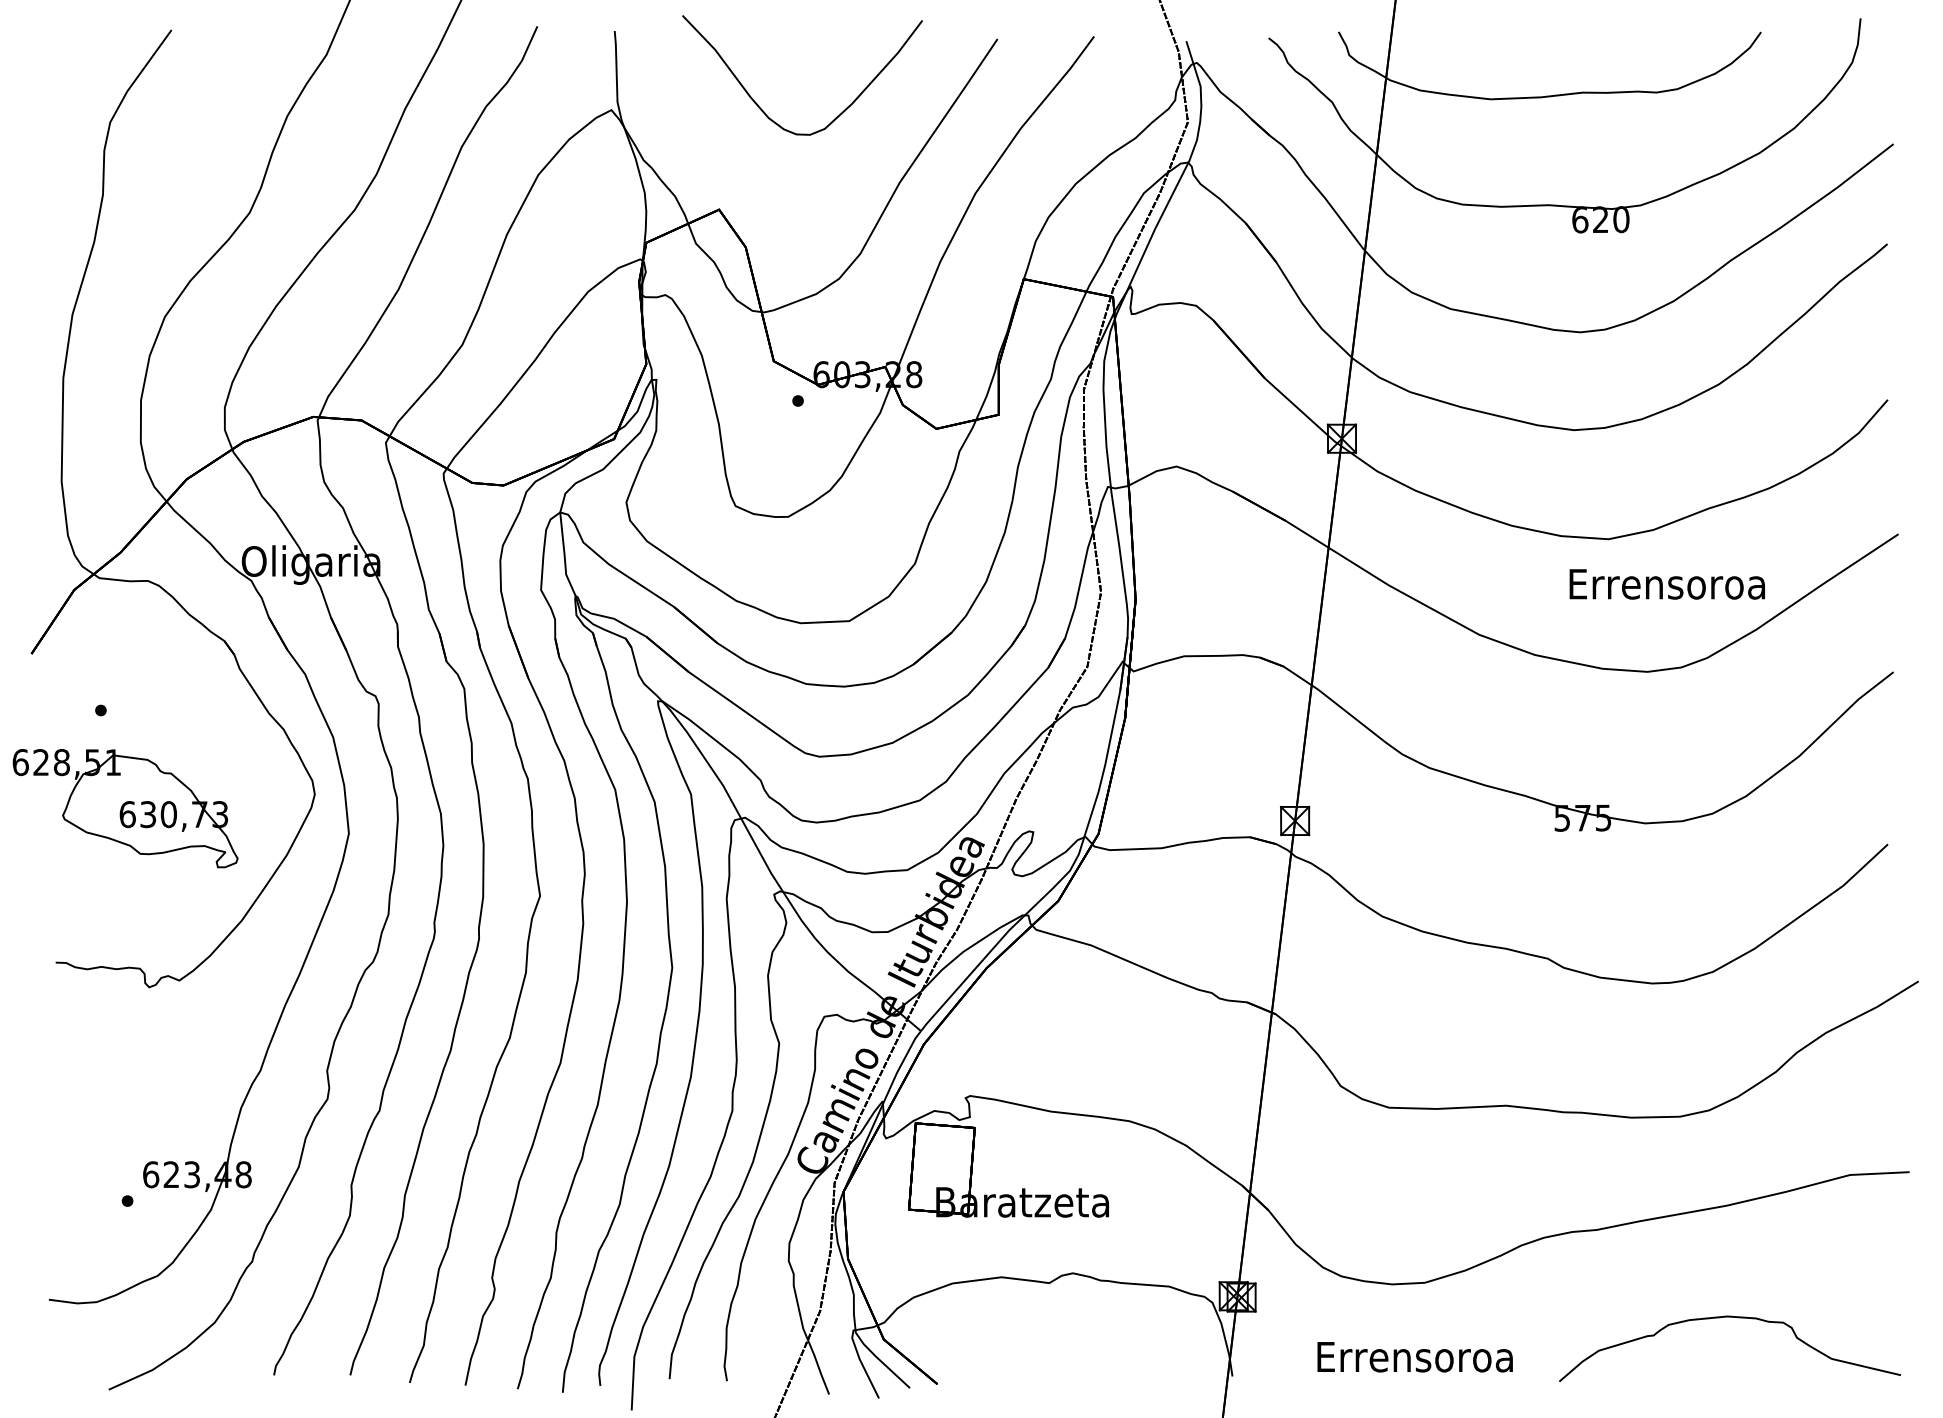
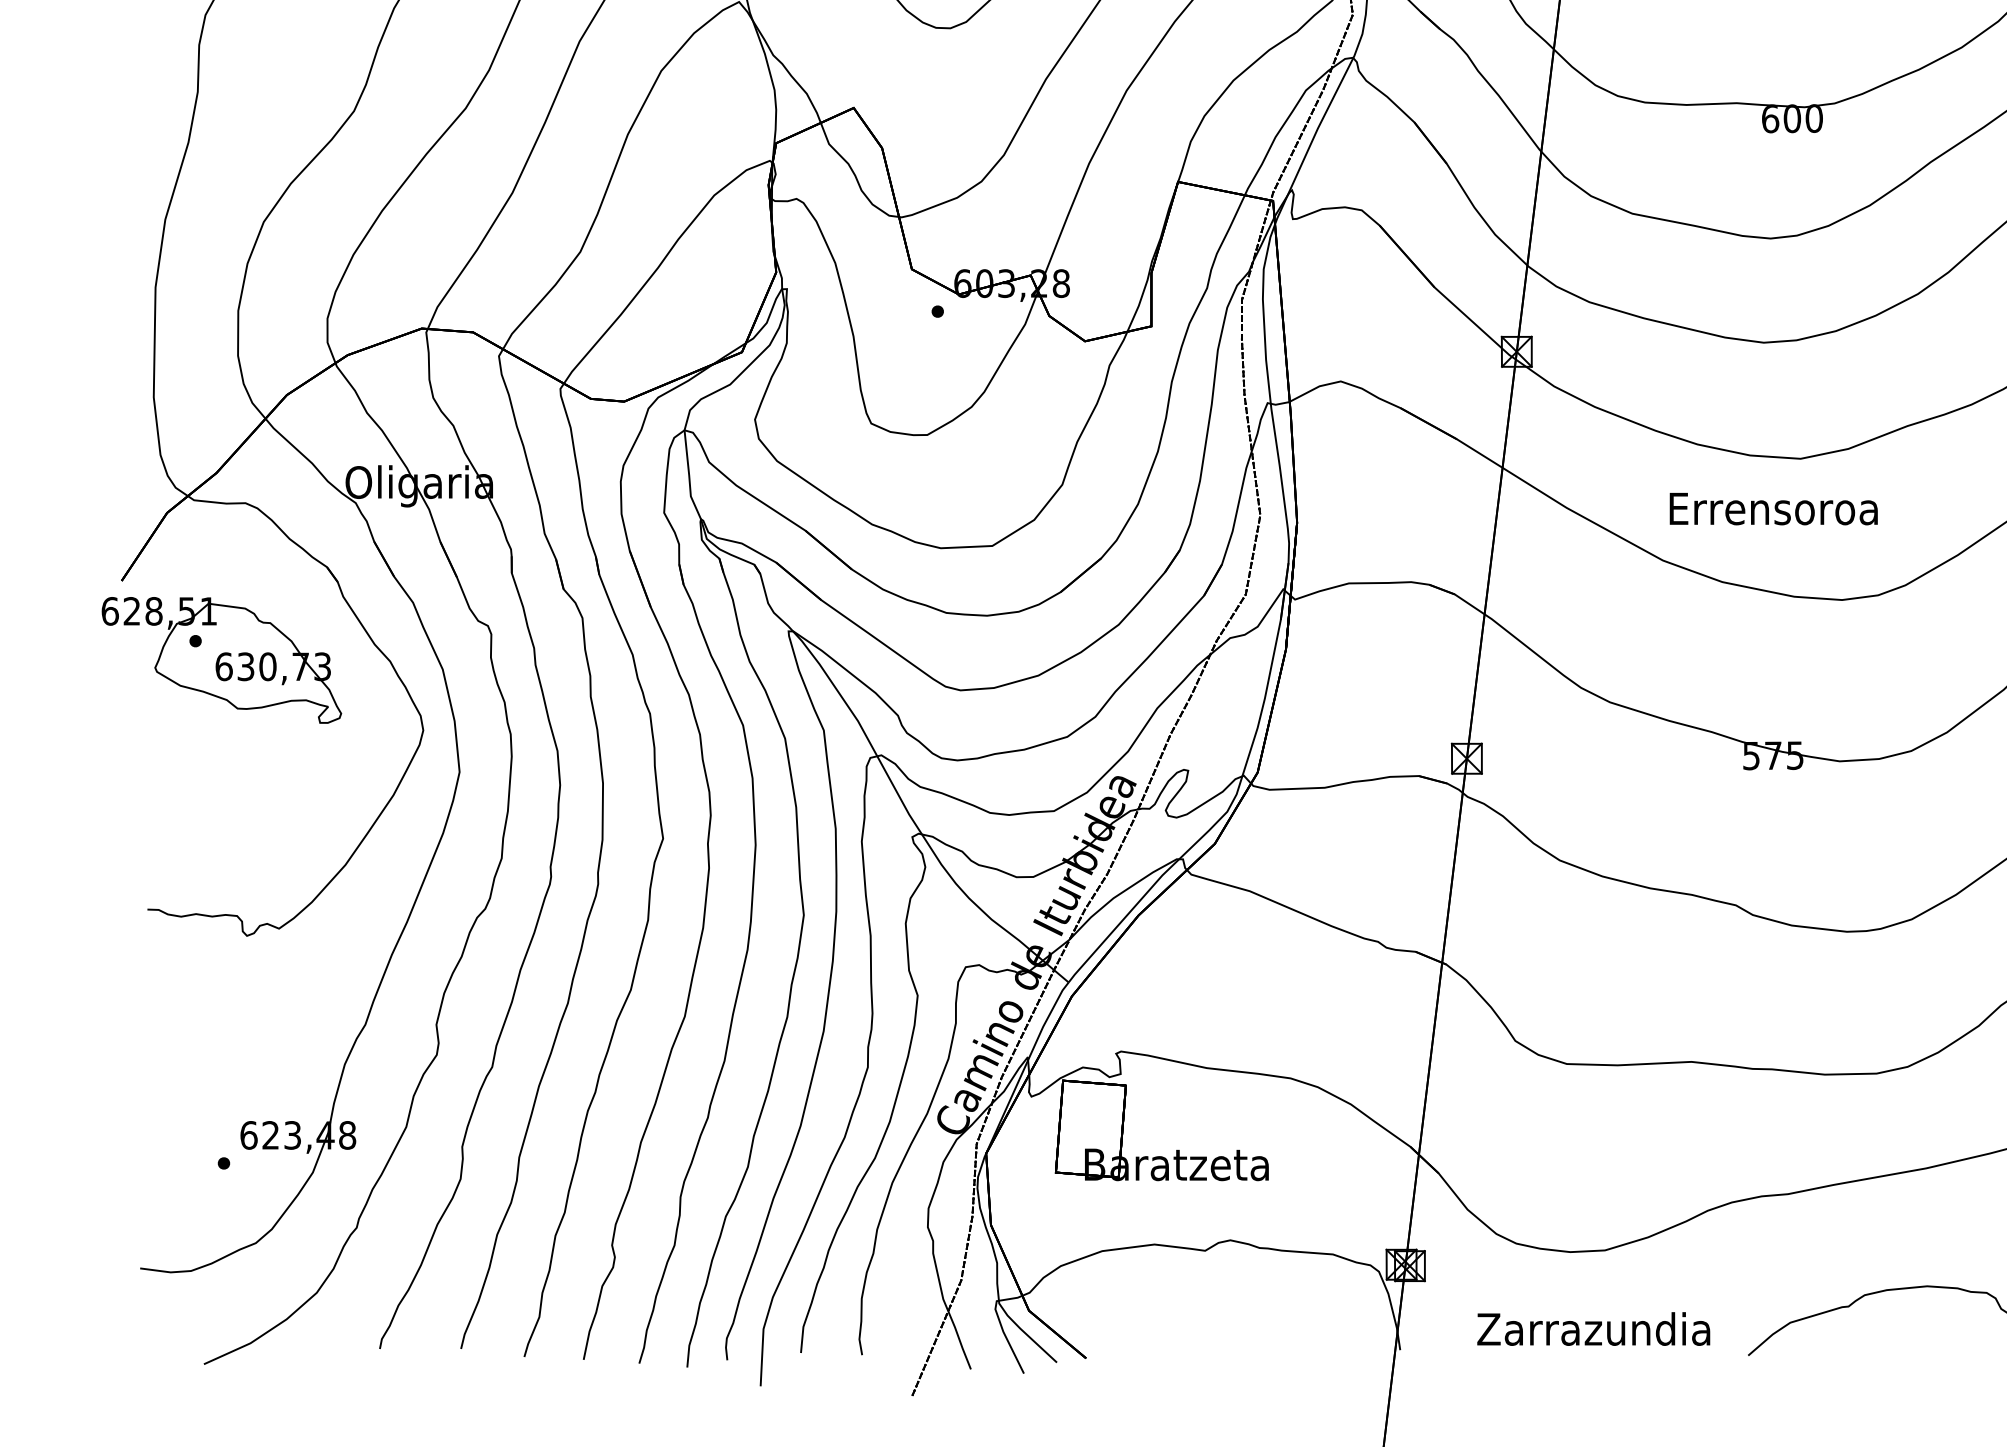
text: (1600, 219) -> (1792, 118), 620 -> 600
text: (1666, 584) -> (1772, 509), moved
part: (125, 808) -> (221, 660), moved
text: (1413, 1356) -> (1592, 1328), Errensoroa -> Zarrazundia

